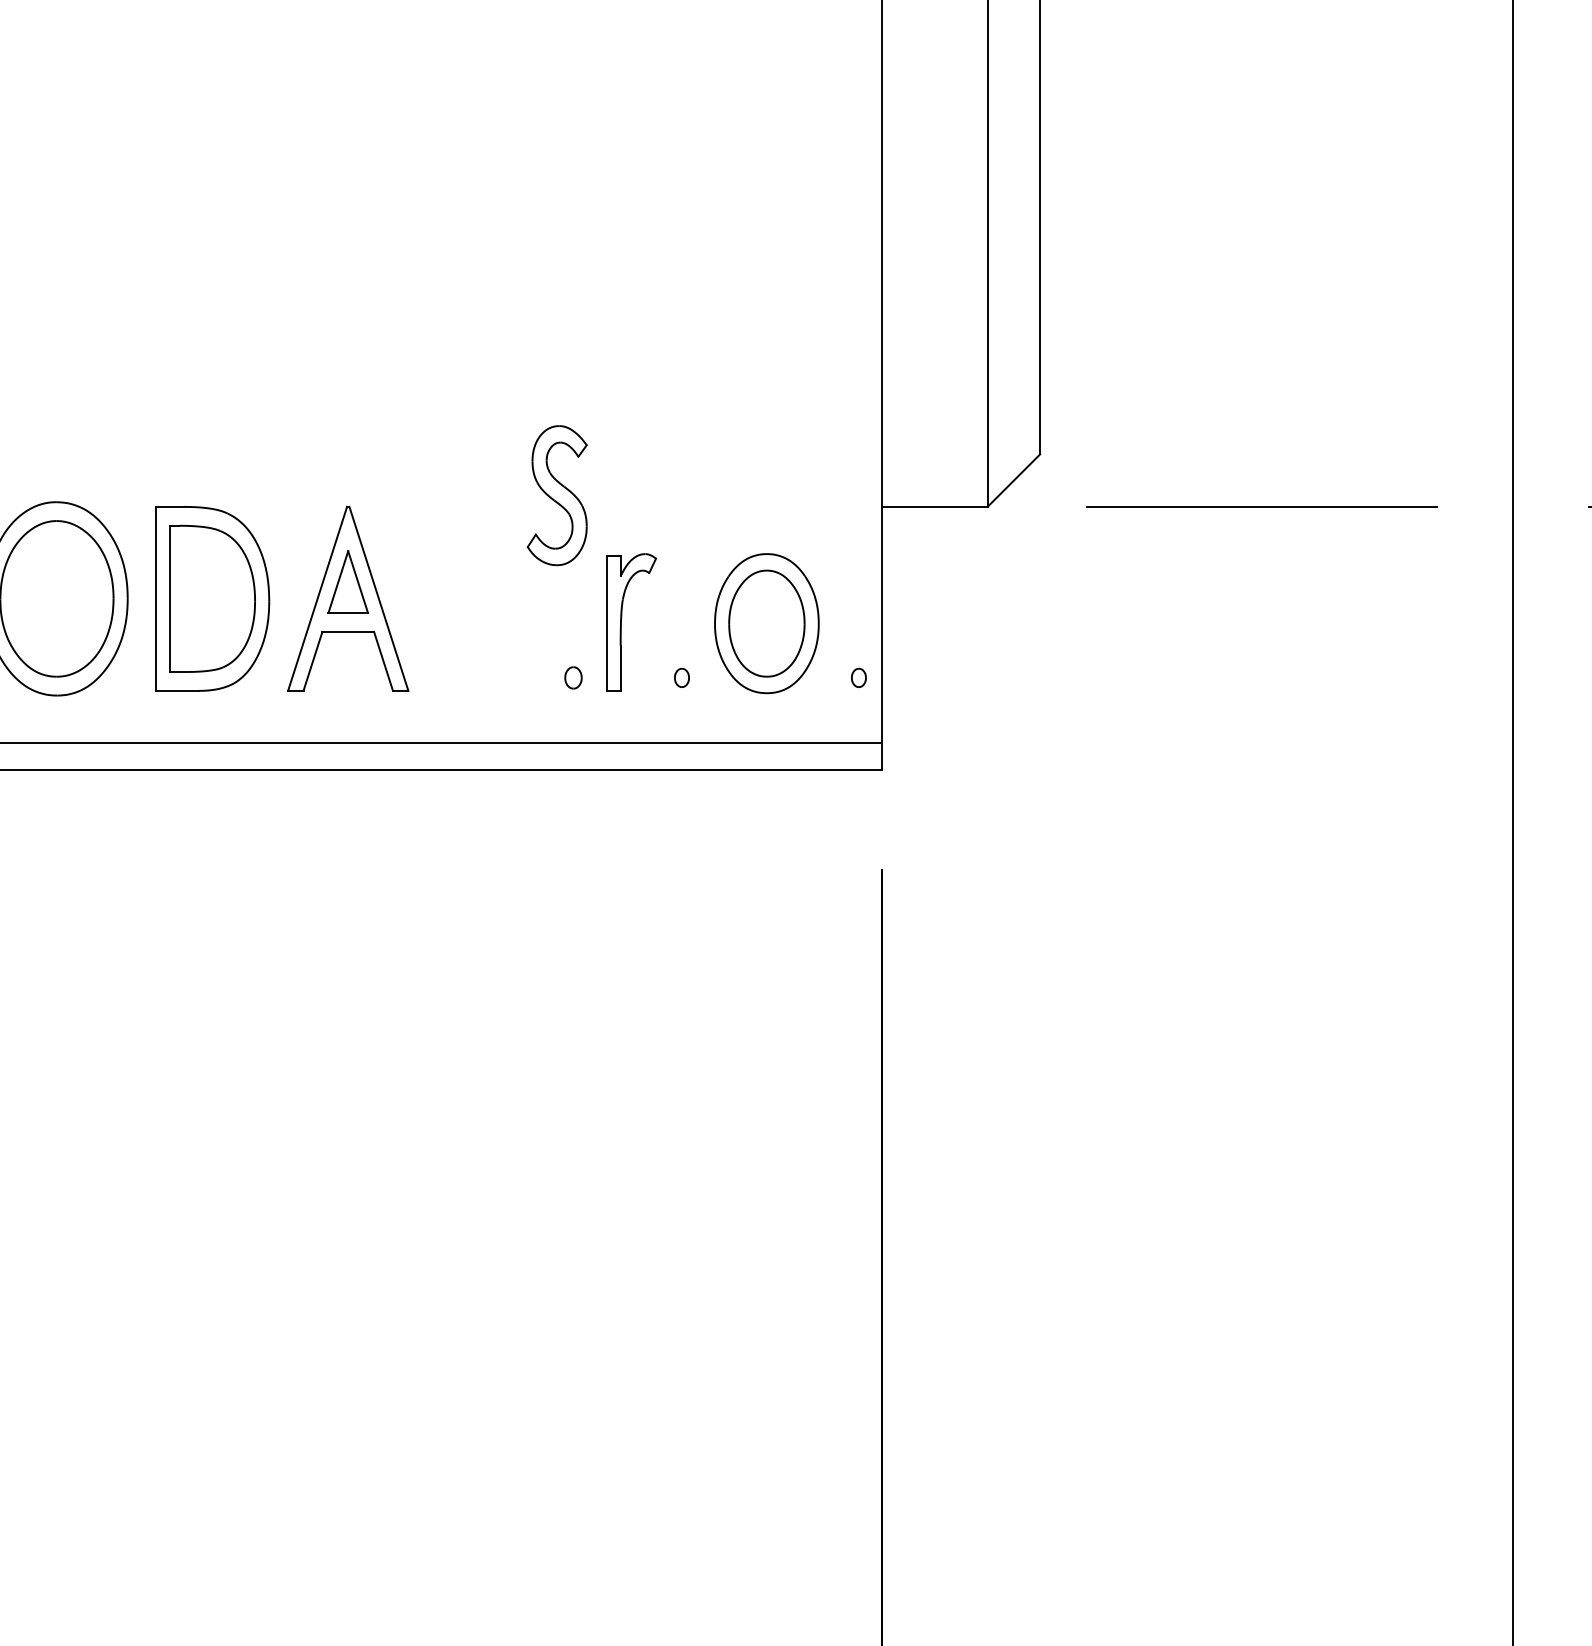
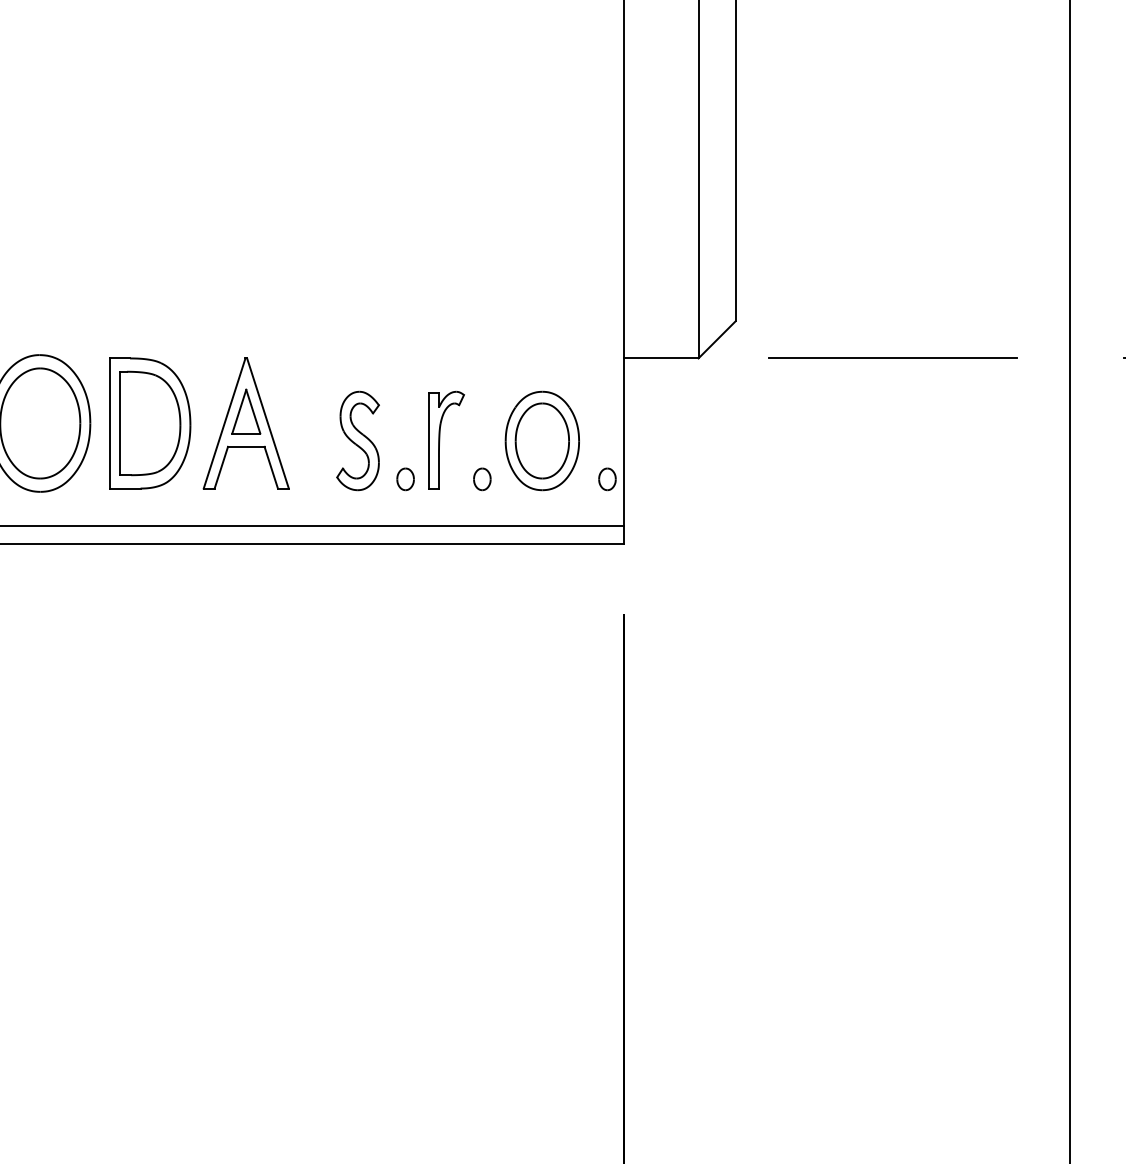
part: (556, 495) -> (357, 440), moved
part: (573, 677) -> (405, 479), size x1.43
part: (681, 677) -> (482, 479), size x1.67
part: (858, 677) -> (607, 479), size x1.67

